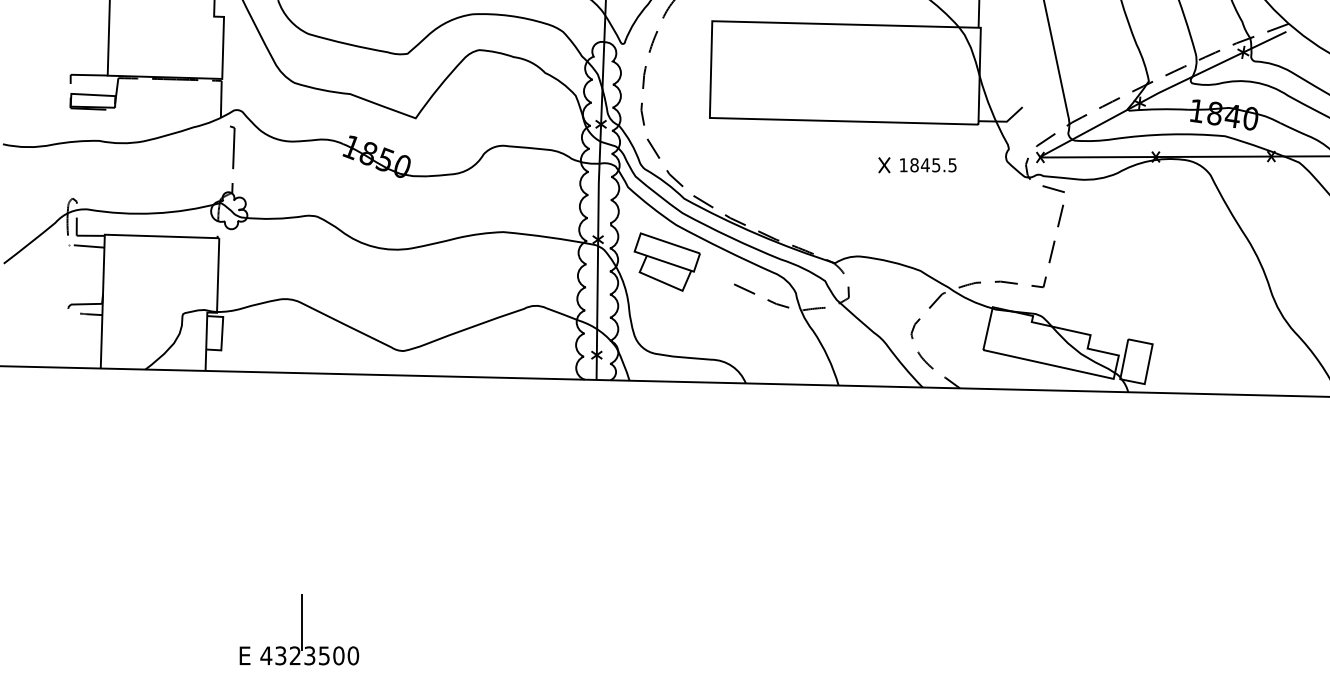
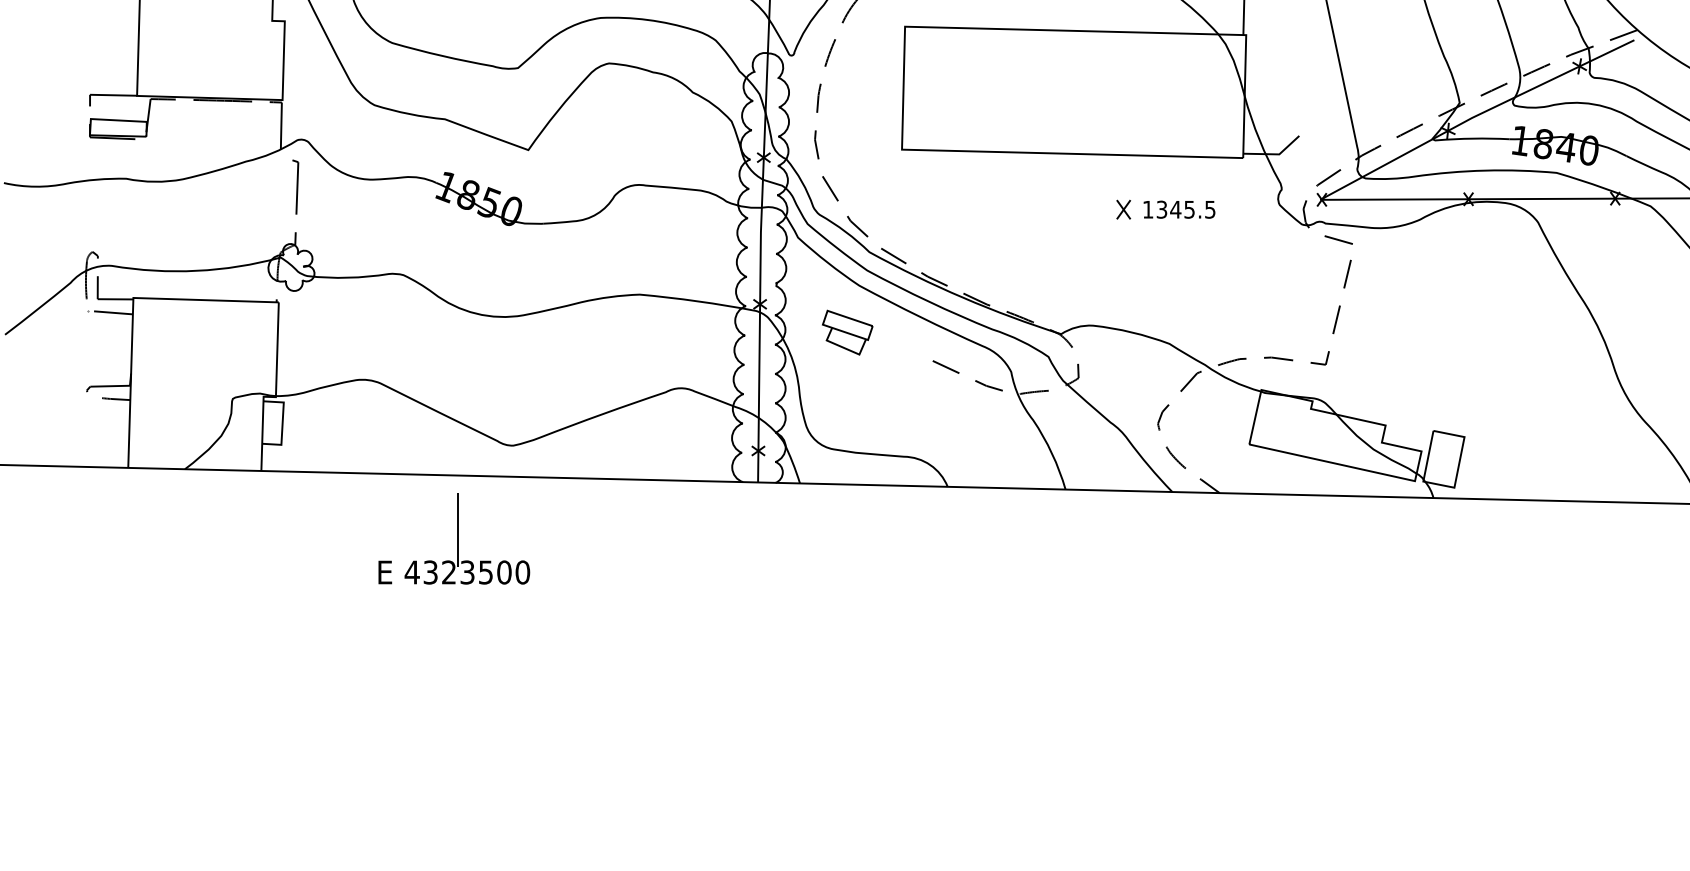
text: (914, 165) -> (1161, 210), 1845.5 -> 1345.5
part: (666, 261) -> (846, 331), size x0.6
part: (299, 629) -> (454, 539), moved

